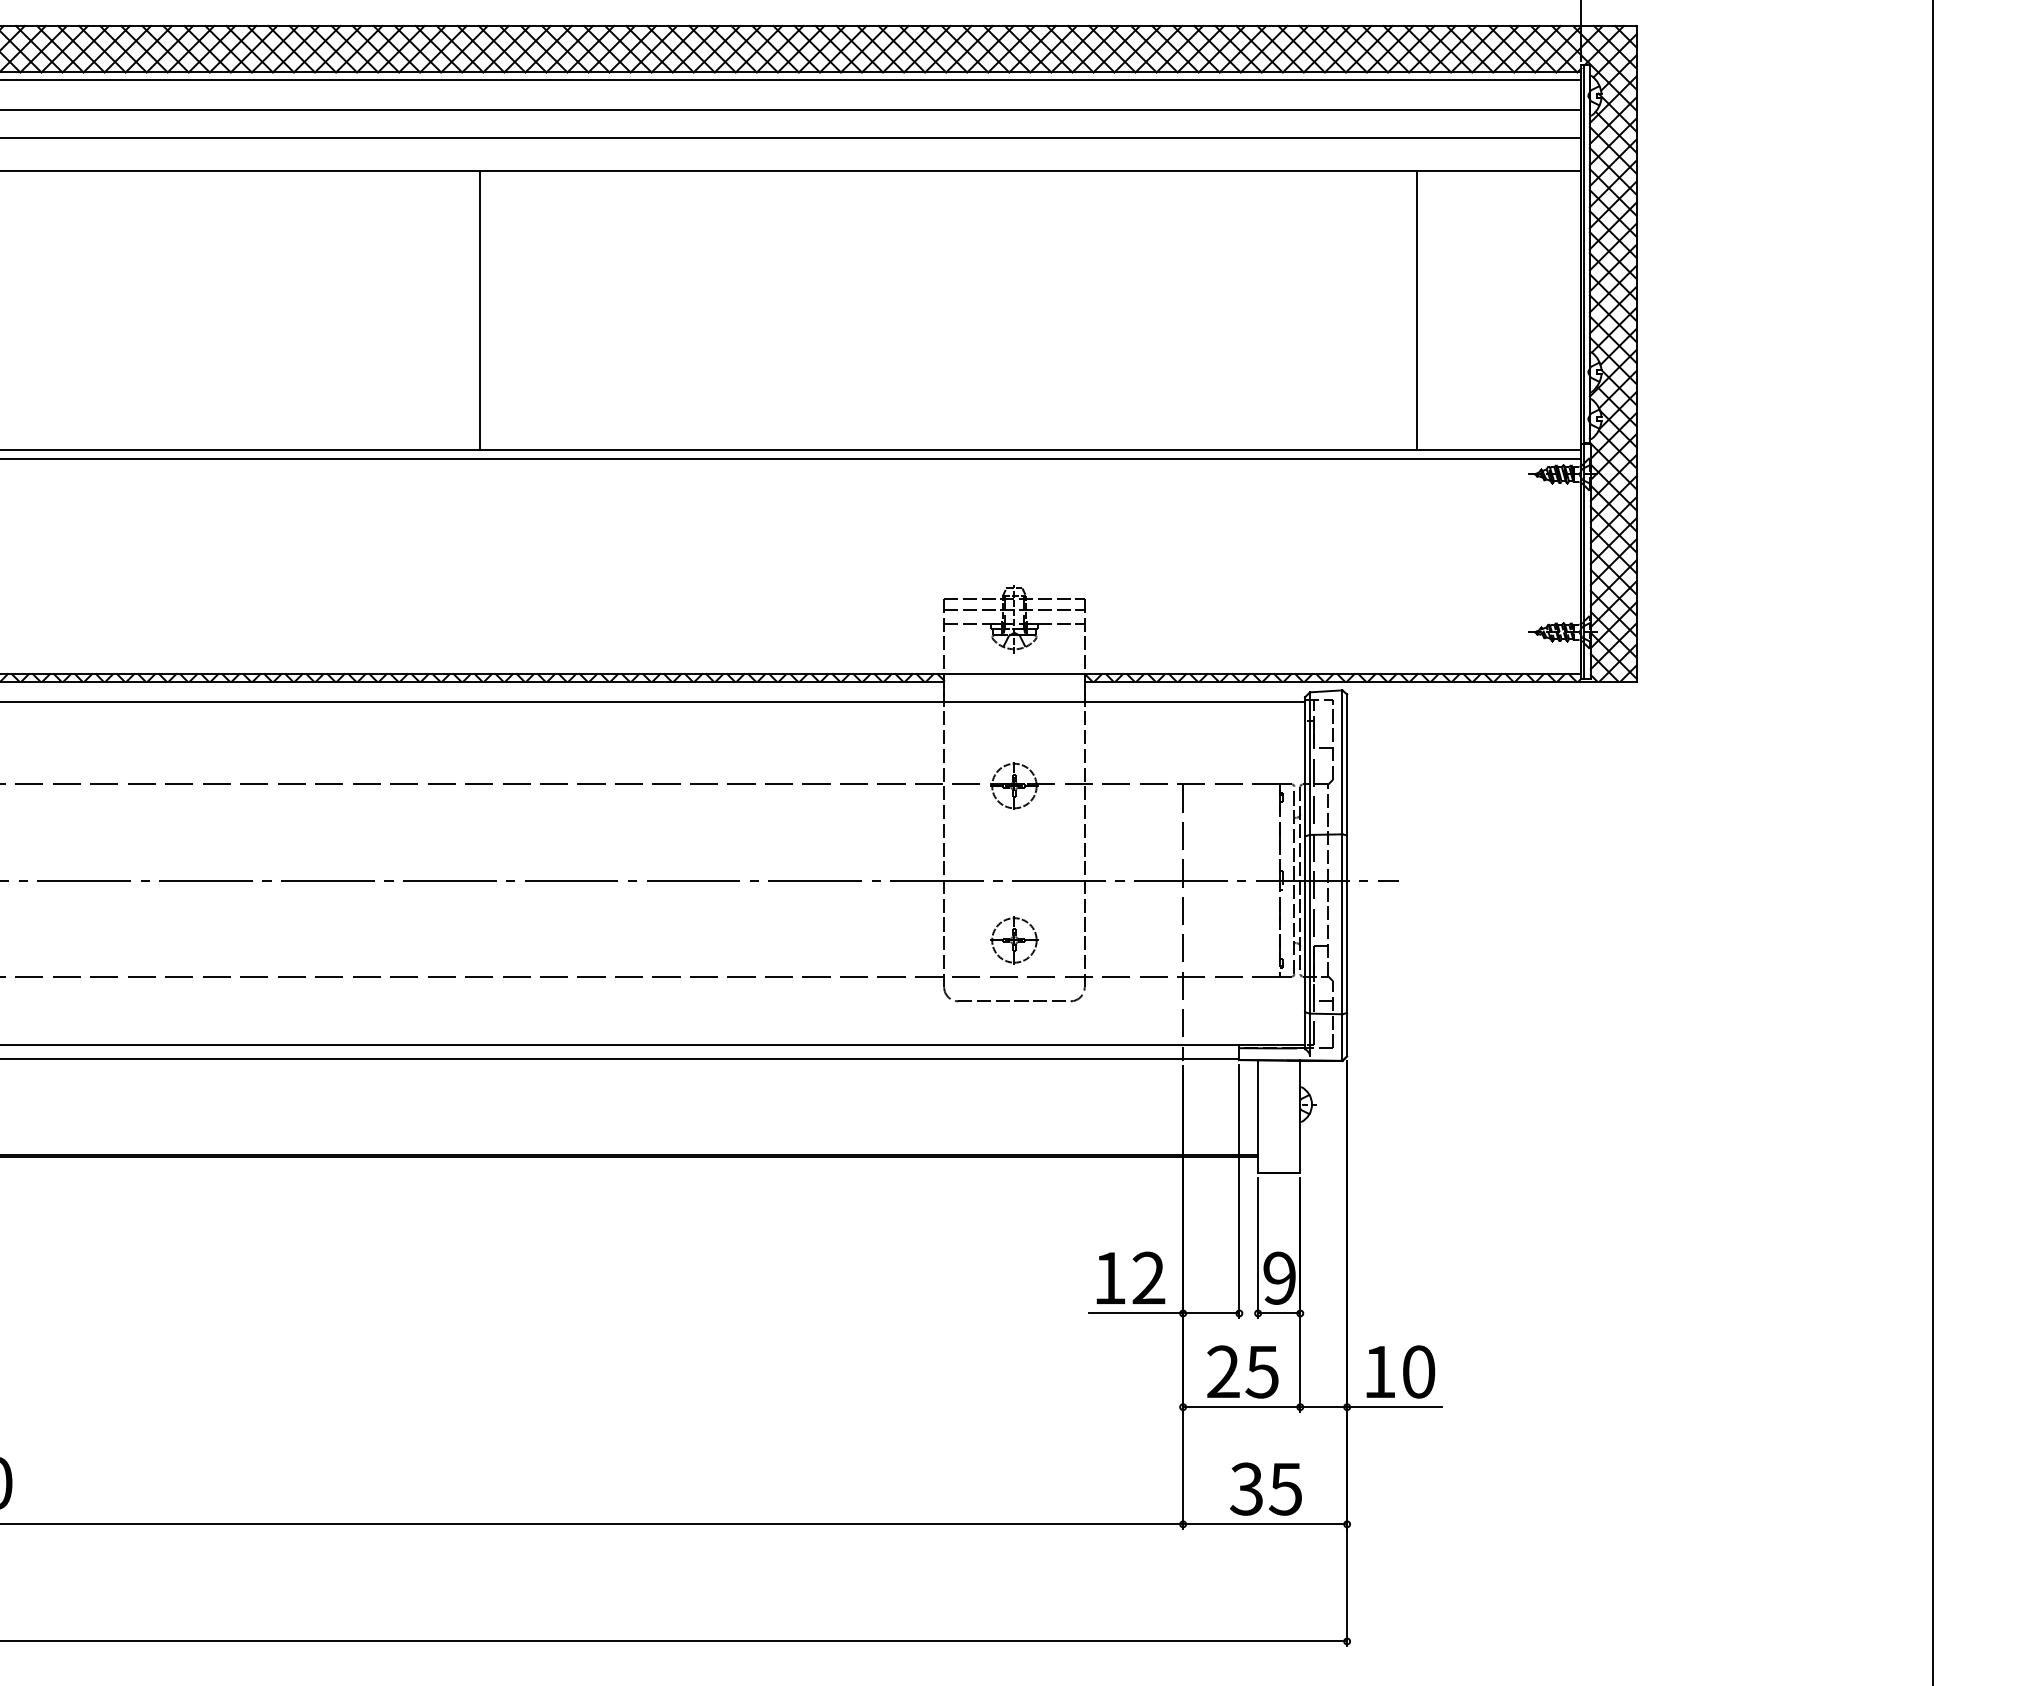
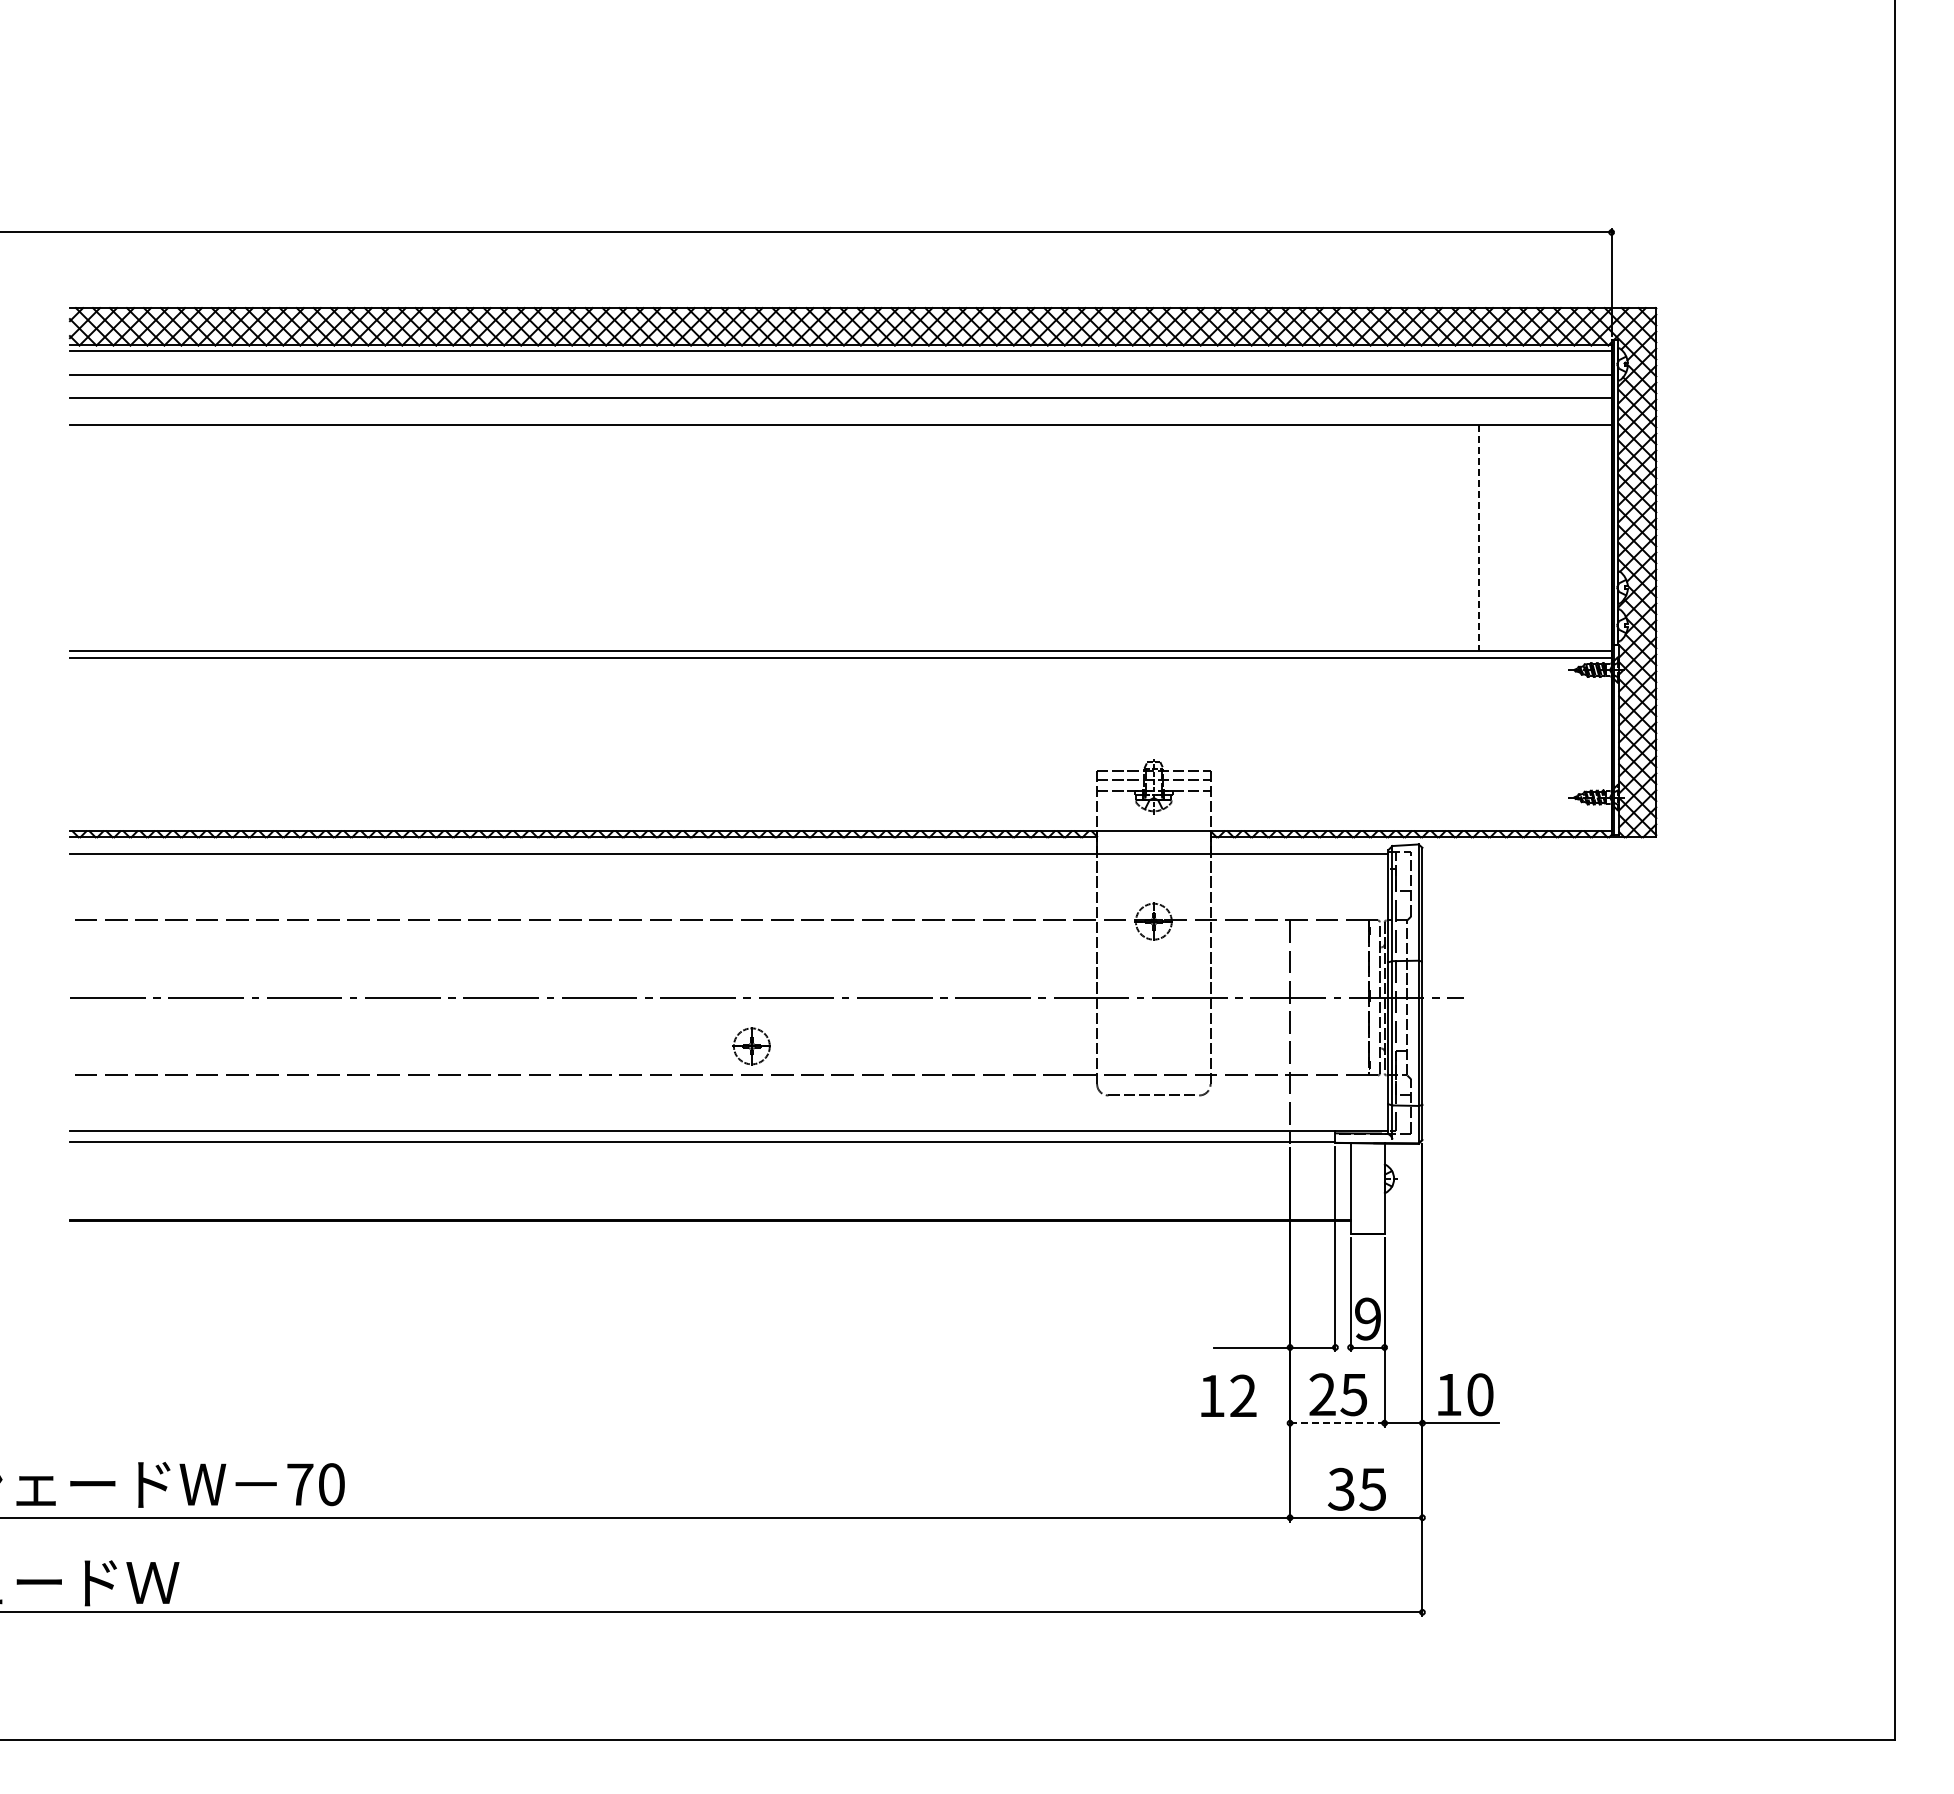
line: (480, 310) -> (722, 537), removed
line: (1417, 311) -> (1479, 538), solid -> dashed
part: (1013, 940) -> (751, 1046), moved
text: (1130, 1277) -> (1228, 1395), moved
line: (1240, 1407) -> (1336, 1423), solid -> dashed

